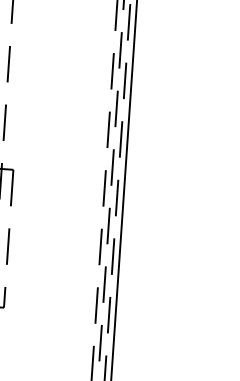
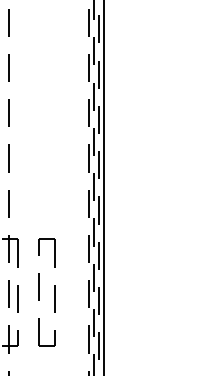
part: (36, 240) -> (39, 292), added

